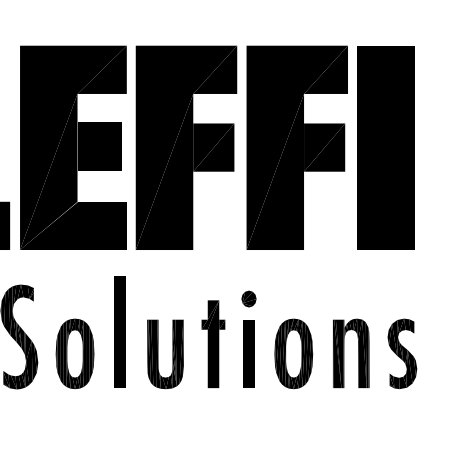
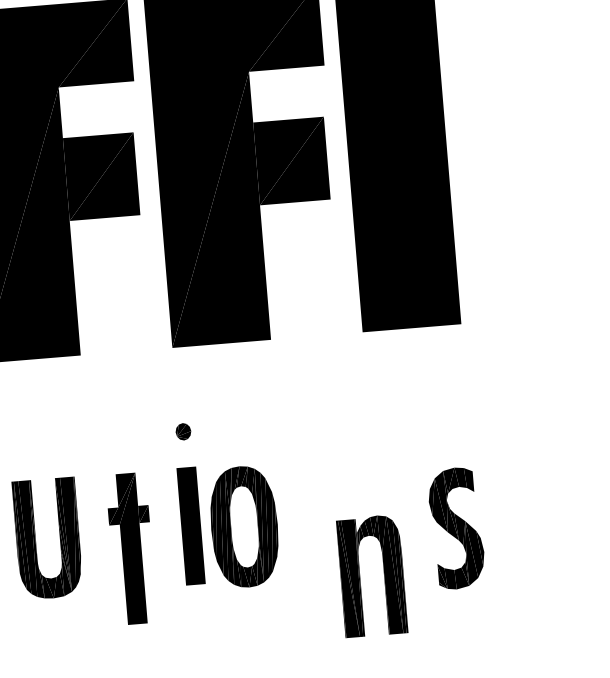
part: (248, 298) -> (182, 430), size x0.6
part: (213, 344) -> (131, 549), moved
part: (293, 353) -> (243, 526), moved
part: (344, 353) -> (360, 577), moved
part: (402, 353) -> (456, 527), moved

